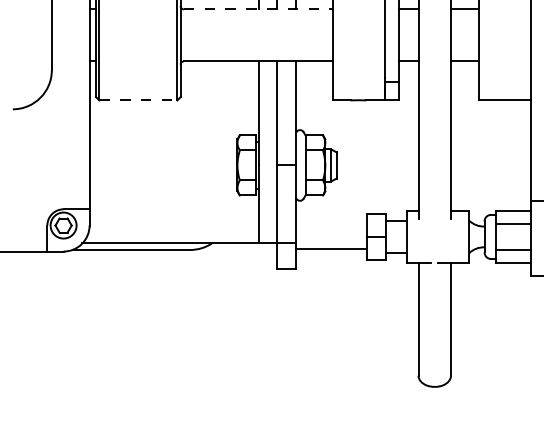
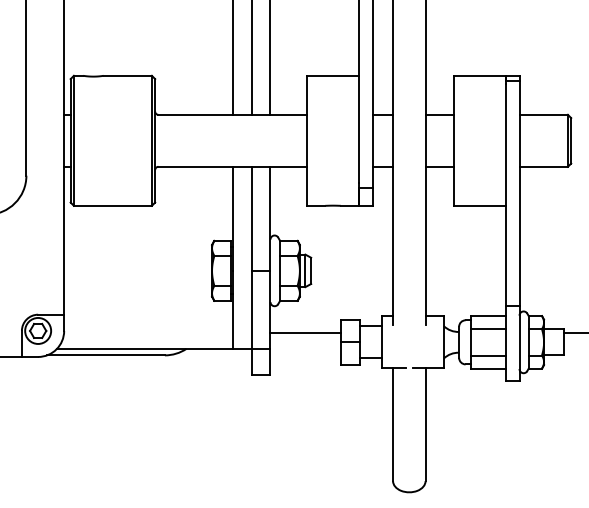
line: (258, 9) -> (233, 114), dashed -> solid
line: (138, 100) -> (113, 205), dashed -> solid
line: (330, 249) -> (305, 333), moved

